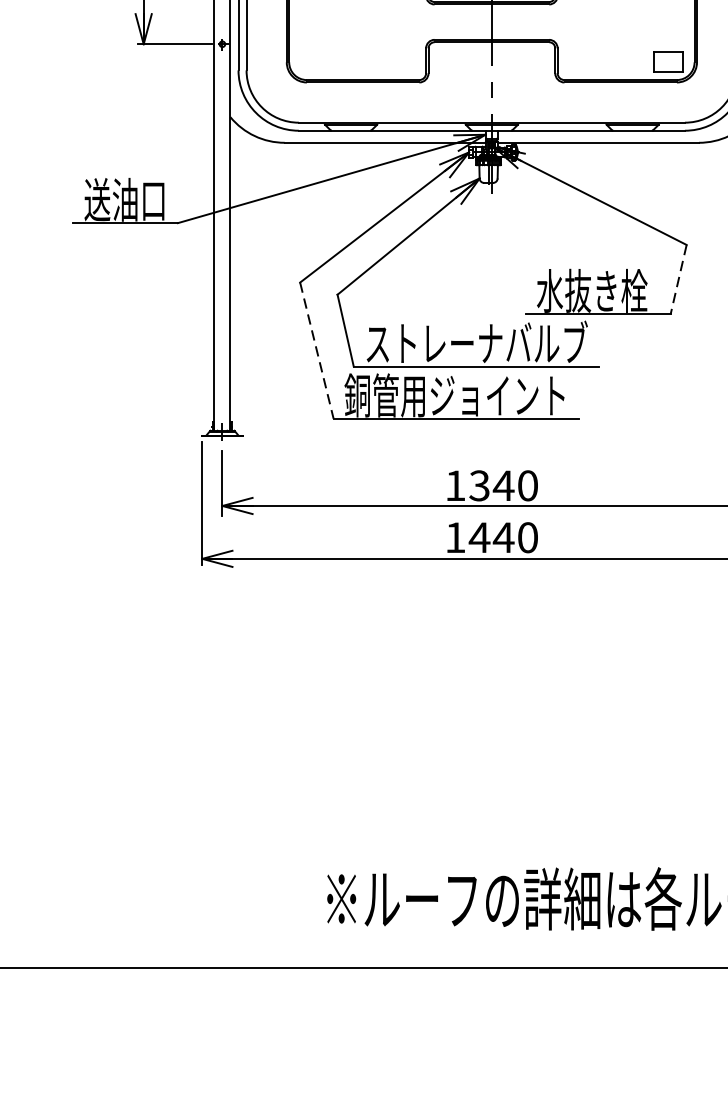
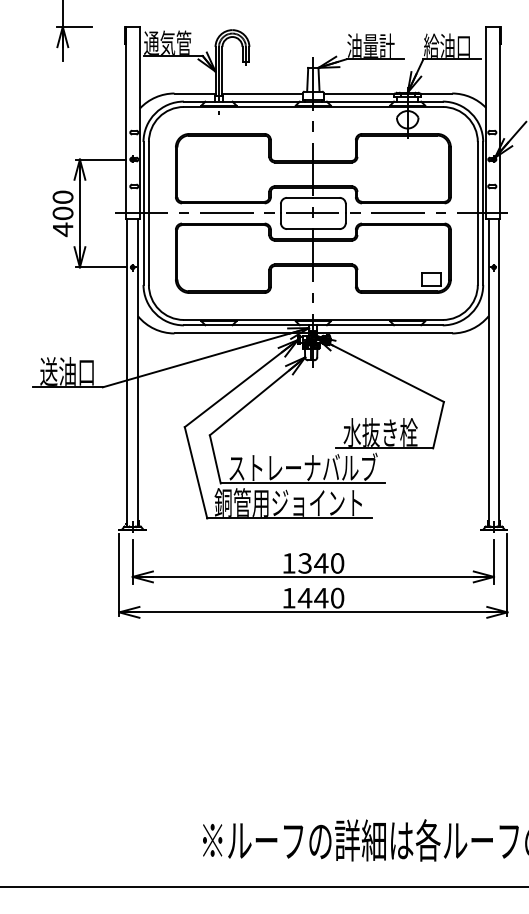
line: (678, 280) -> (438, 425), dashed -> solid
line: (317, 351) -> (196, 473), dashed -> solid

